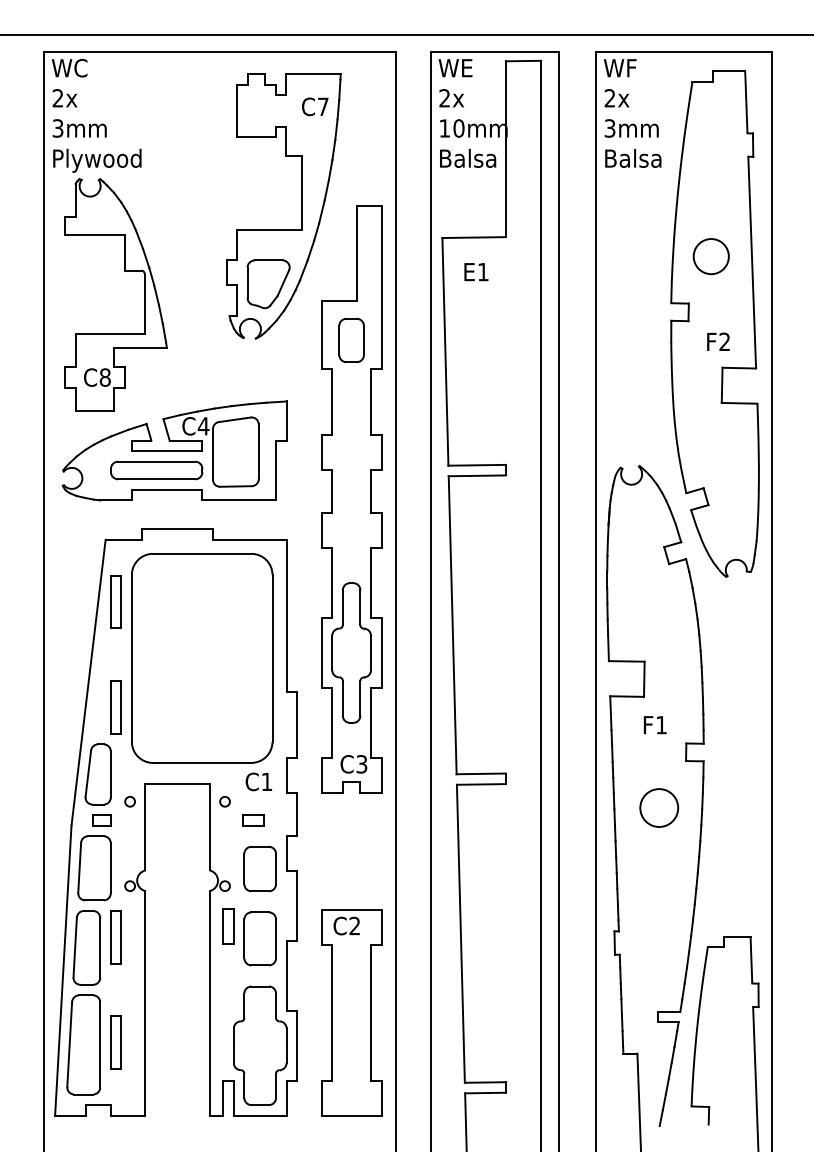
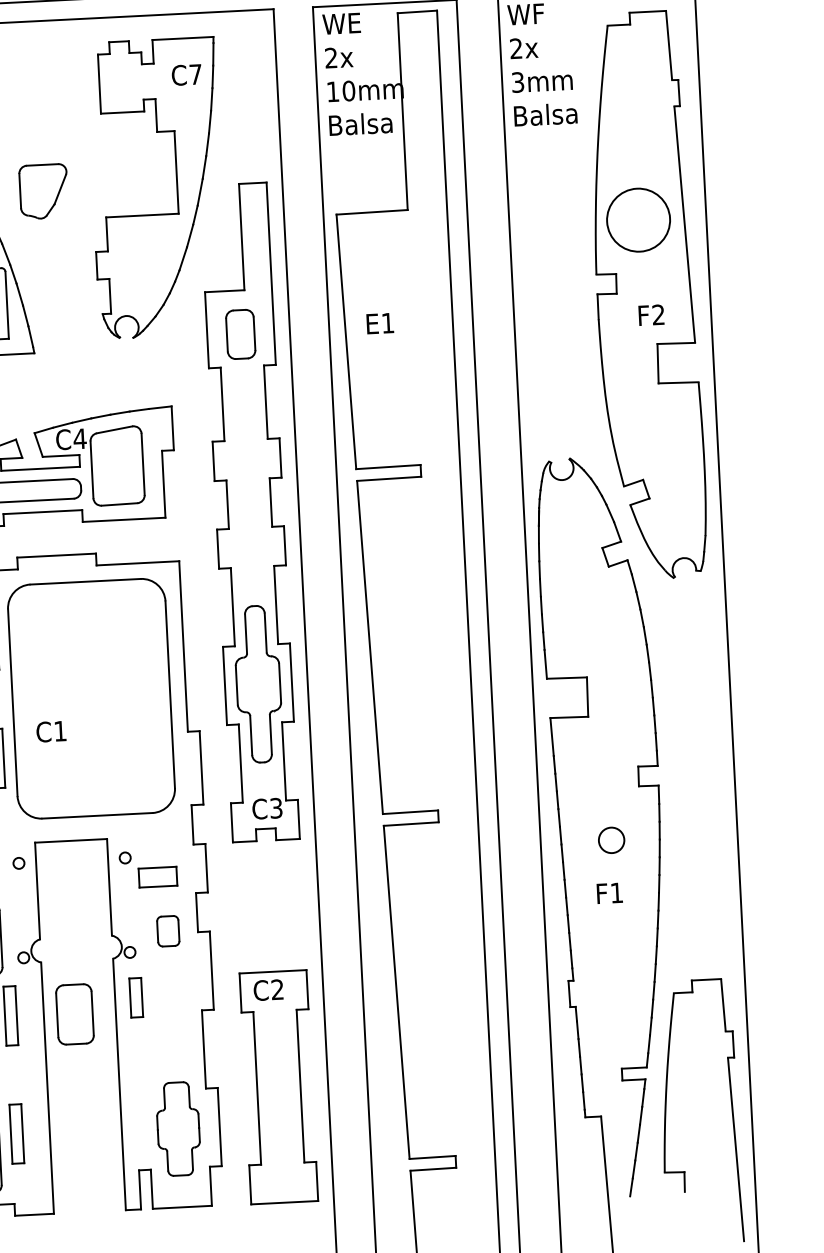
circle: (710, 256) -> (637, 220), size x1.6
text: (476, 272) -> (380, 324), moved
part: (268, 284) -> (43, 191), moved
text: (655, 725) -> (610, 893), moved
text: (258, 781) -> (50, 731), moved
circle: (659, 807) -> (611, 839), size x0.6
part: (253, 820) -> (158, 877), size x1.6
part: (259, 868) -> (167, 930), size x0.6
part: (259, 938) -> (74, 1014), moved
part: (260, 1045) -> (178, 1128), size x0.7

